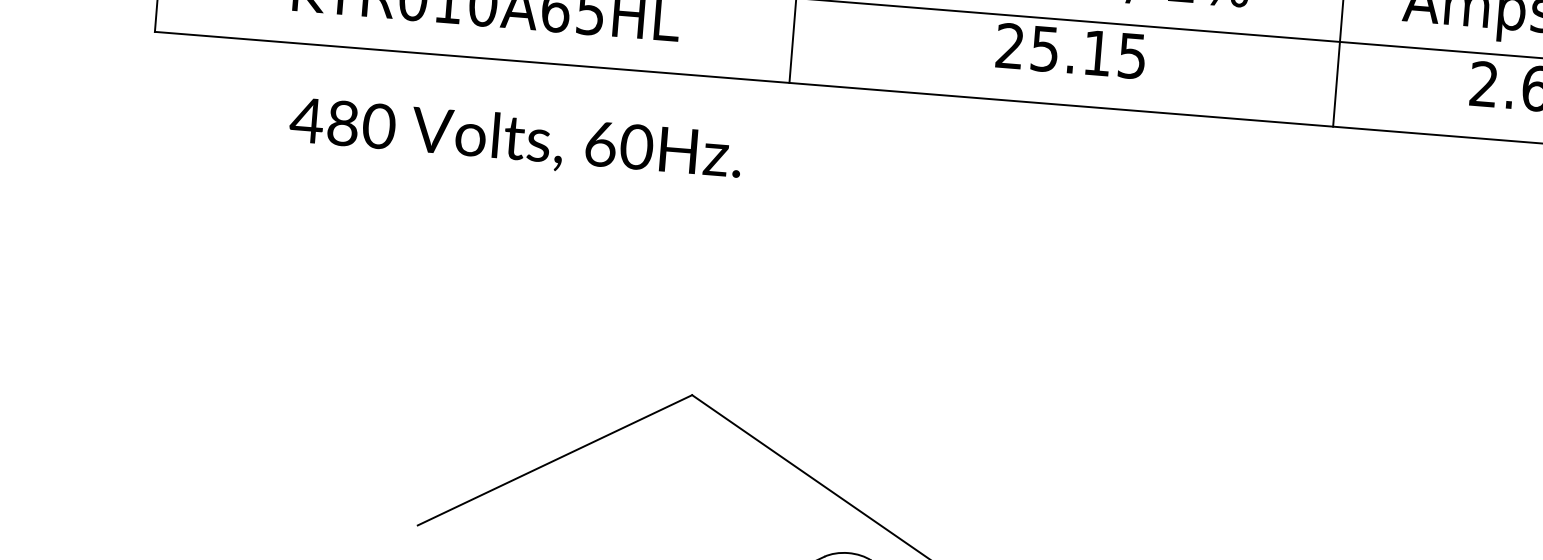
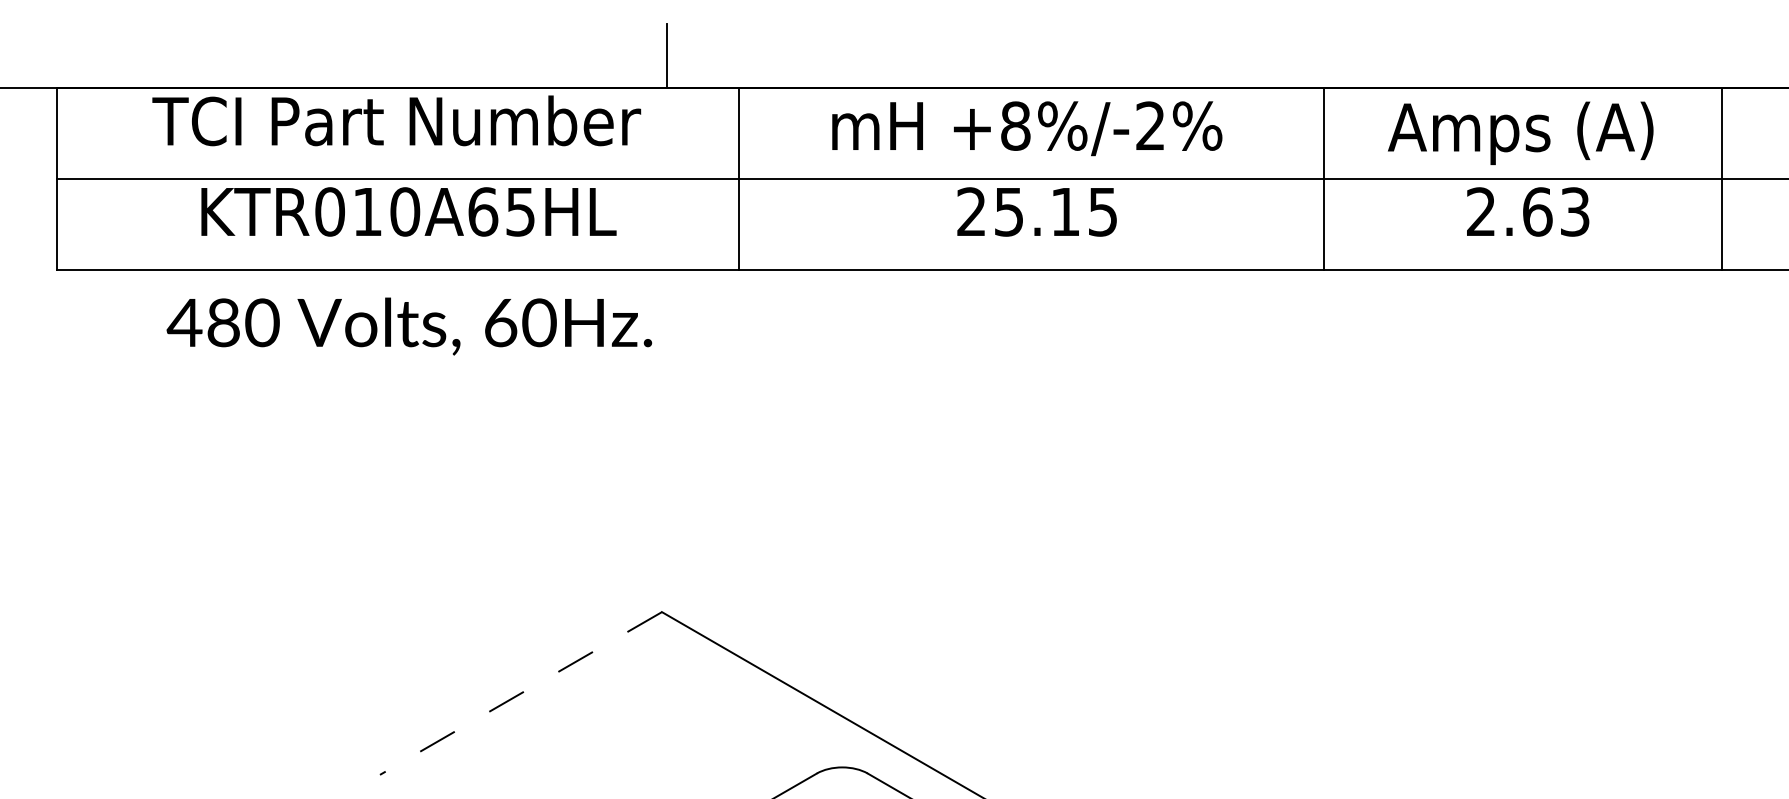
text: (515, 140) -> (409, 326), moved
line: (554, 460) -> (520, 693), solid -> dashed

